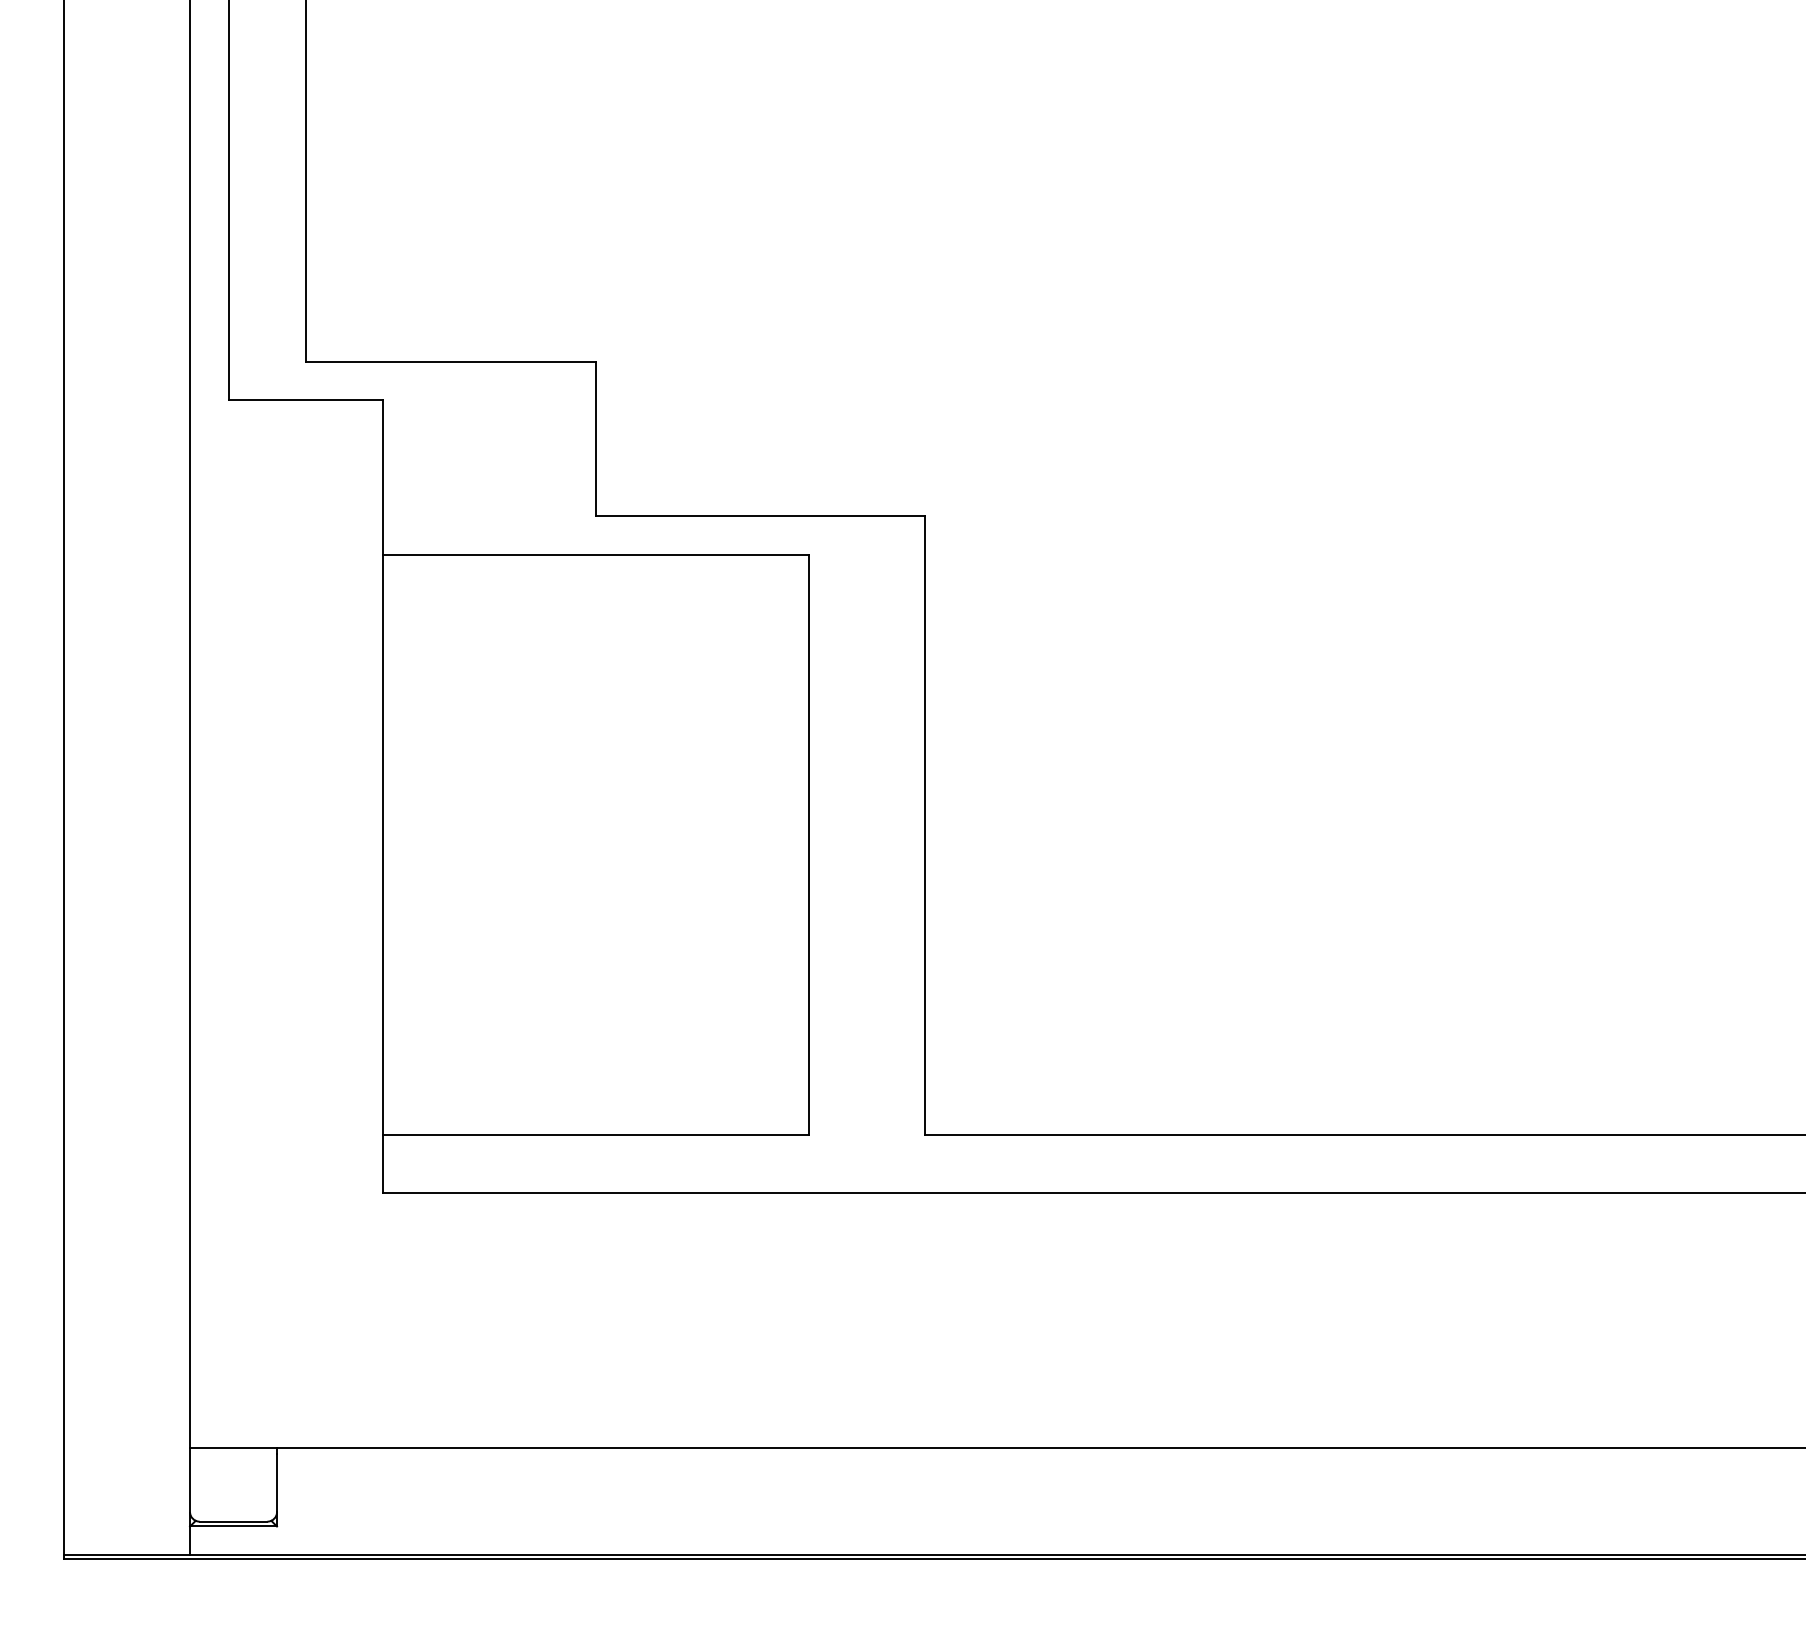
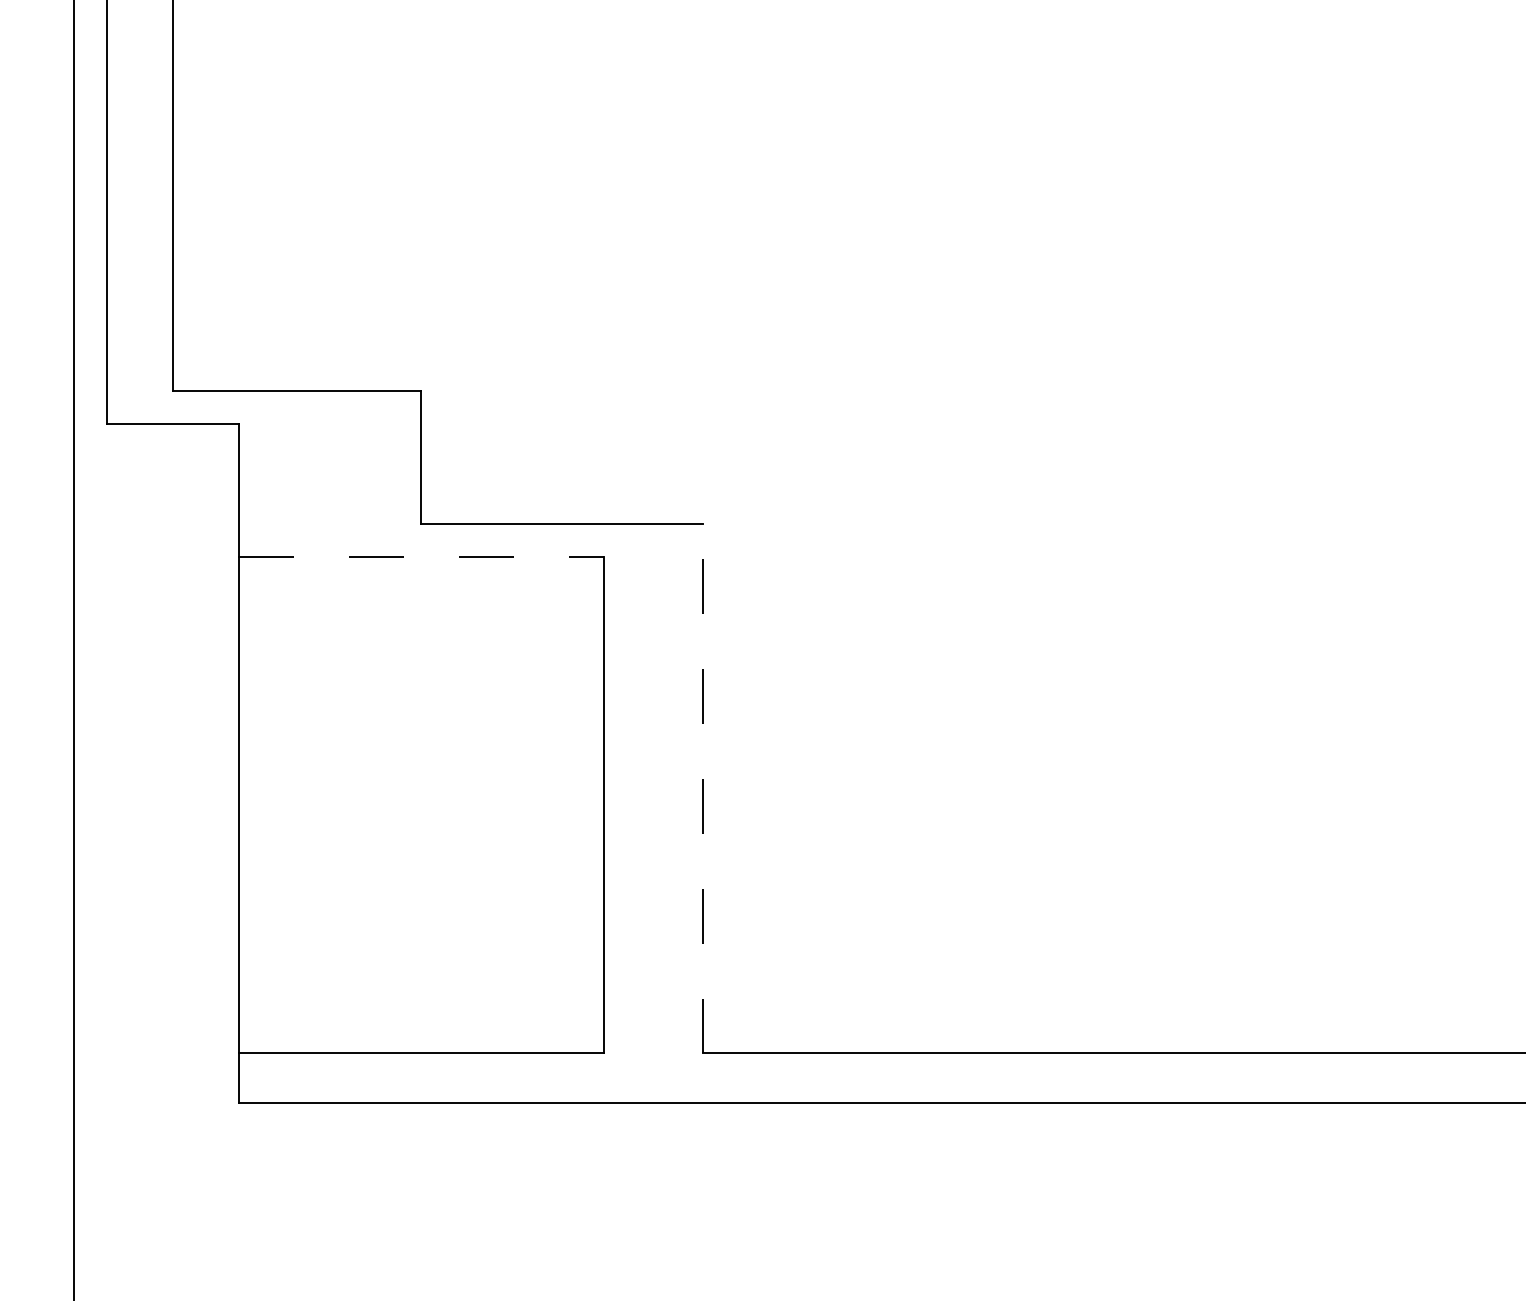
line: (595, 555) -> (421, 557), solid -> dashed
line: (924, 825) -> (702, 788), solid -> dashed

